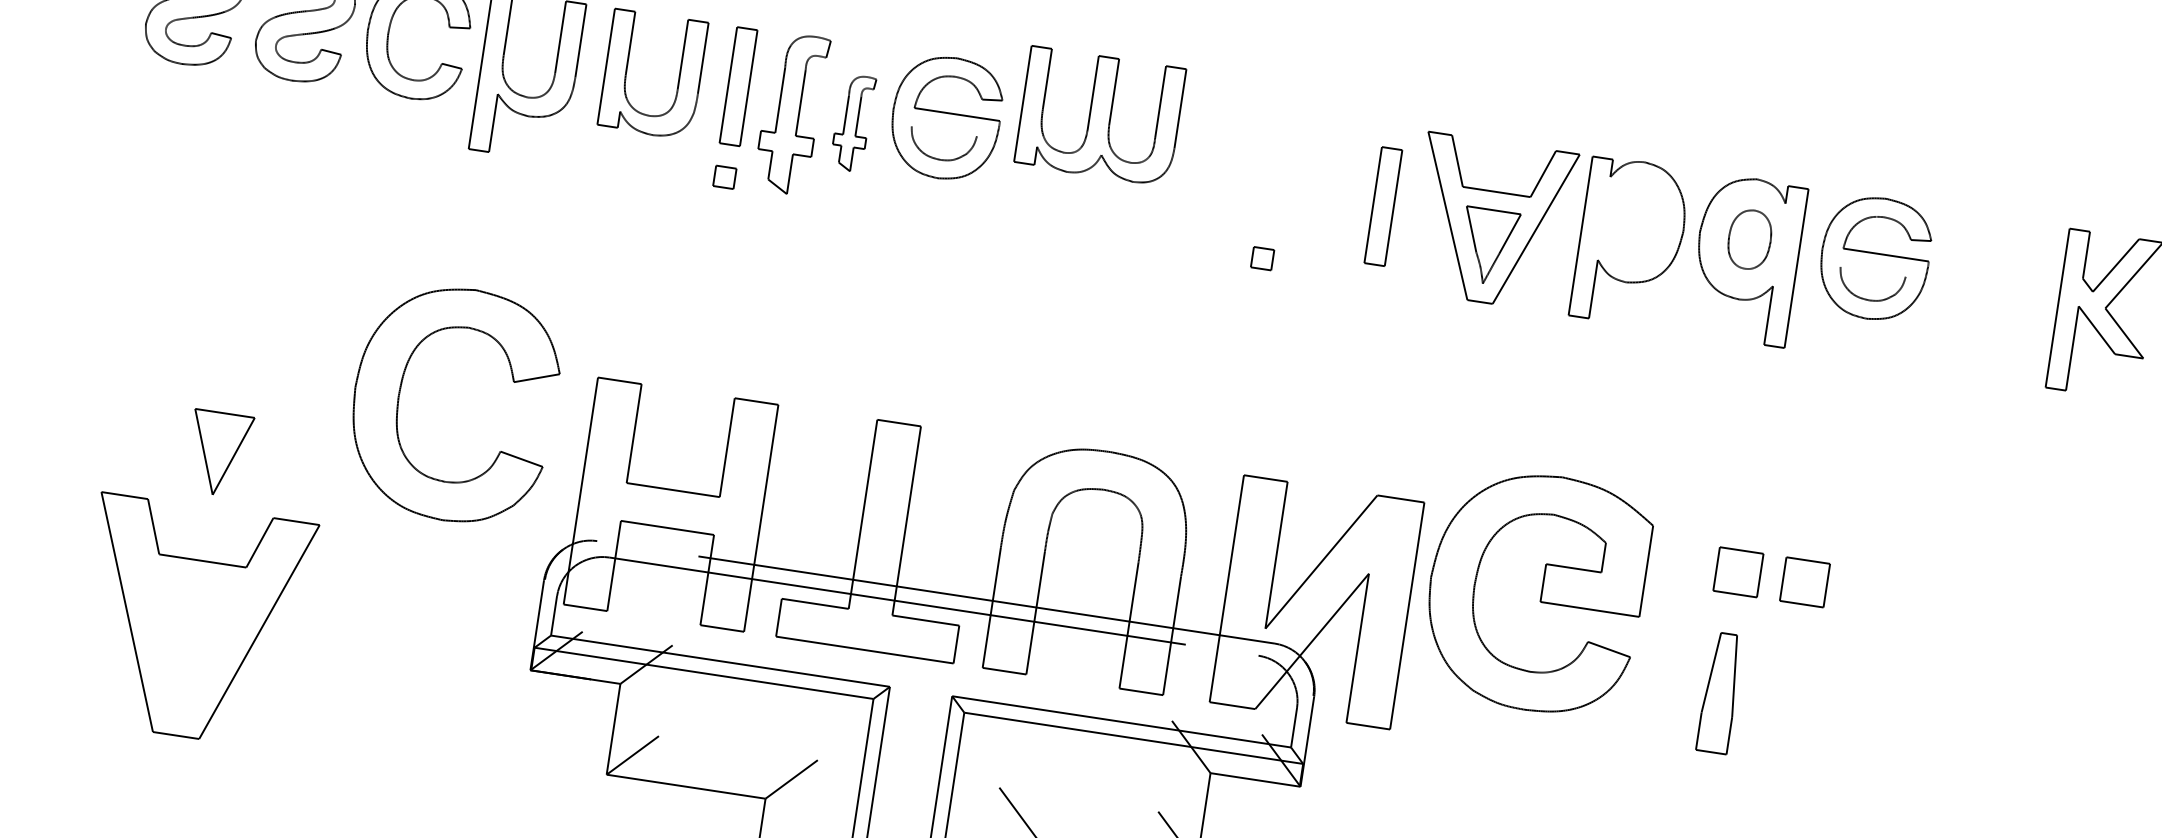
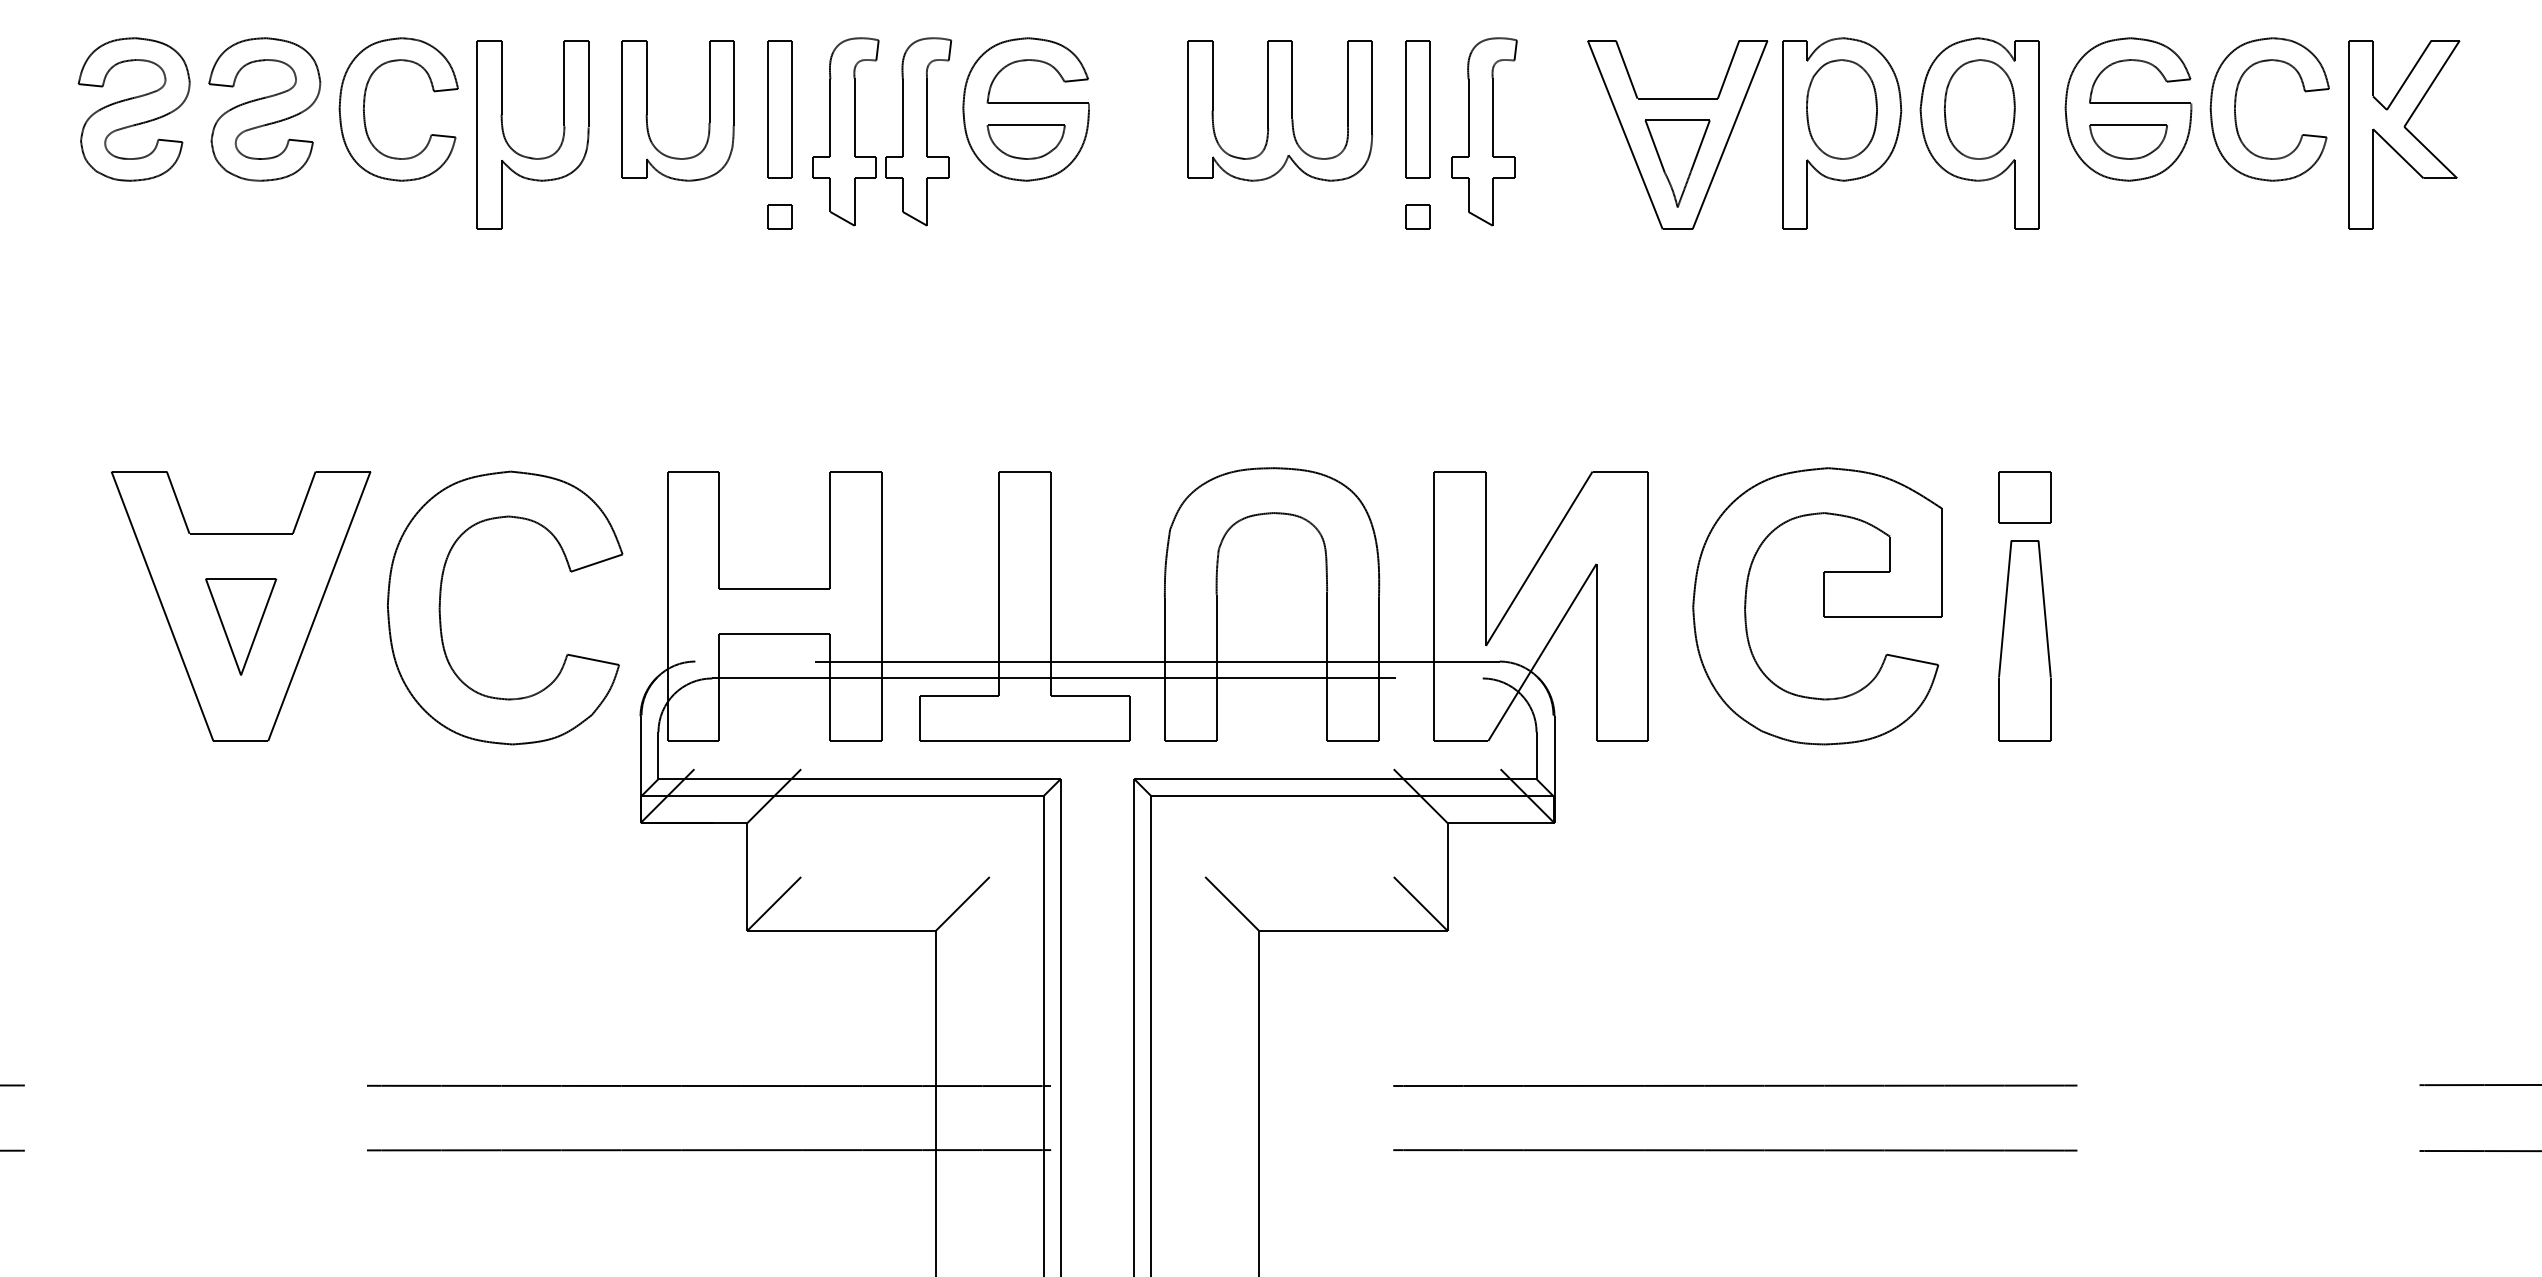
part: (1100, 116) -> (1280, 110), moved
part: (852, 122) -> (918, 131), size x1.67
line: (943, 131) -> (1025, 125), added
part: (1329, 195) -> (1484, 131), added
part: (1383, 206) -> (1417, 109), moved
part: (1633, 222) -> (1841, 109), added
part: (1749, 239) -> (1979, 109), size x1.43
line: (1873, 272) -> (2128, 125), added
part: (1965, 276) -> (2236, 114), added
part: (401, 386) -> (441, 596), moved
part: (1804, 582) -> (2103, 497), removed
part: (1535, 592) -> (1817, 606), moved
part: (192, 622) -> (240, 606), moved
part: (1719, 692) -> (2024, 640), size x1.43

